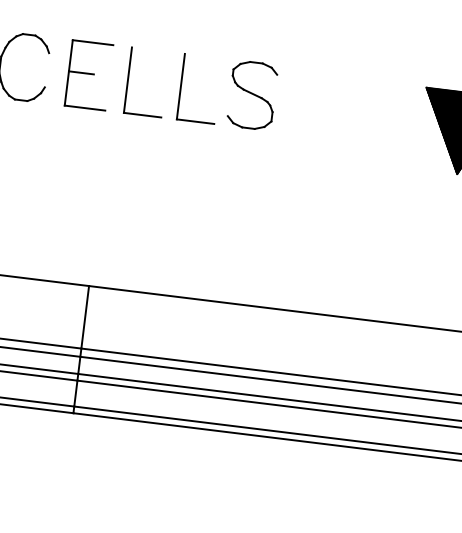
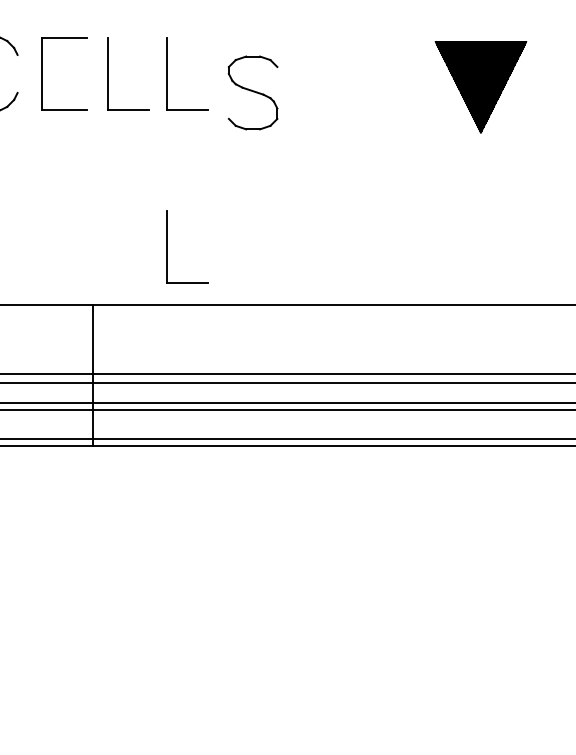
line: (81, 73) -> (55, 72), removed
part: (251, 94) -> (252, 92), moved
part: (162, 241) -> (167, 246), added

